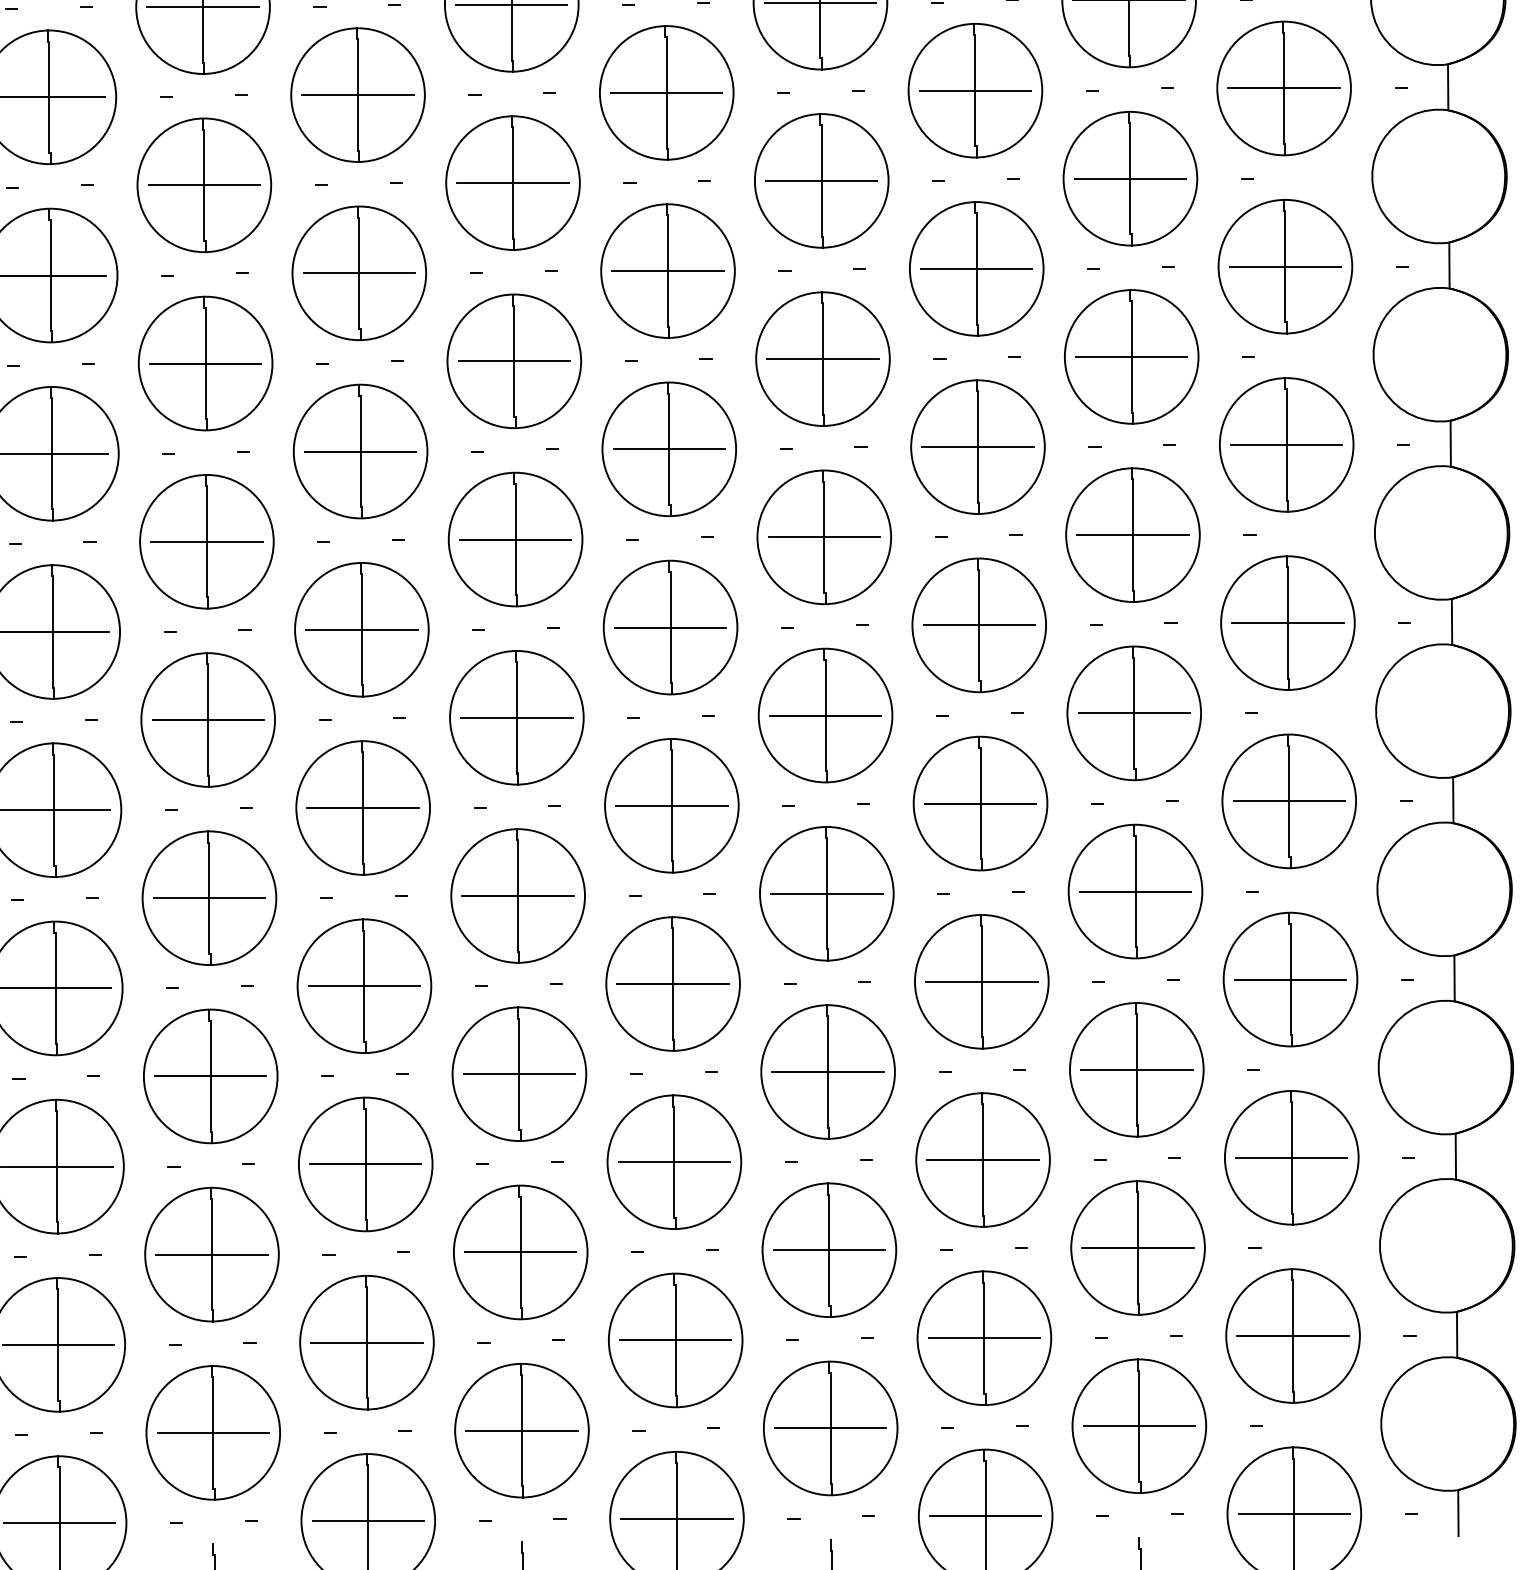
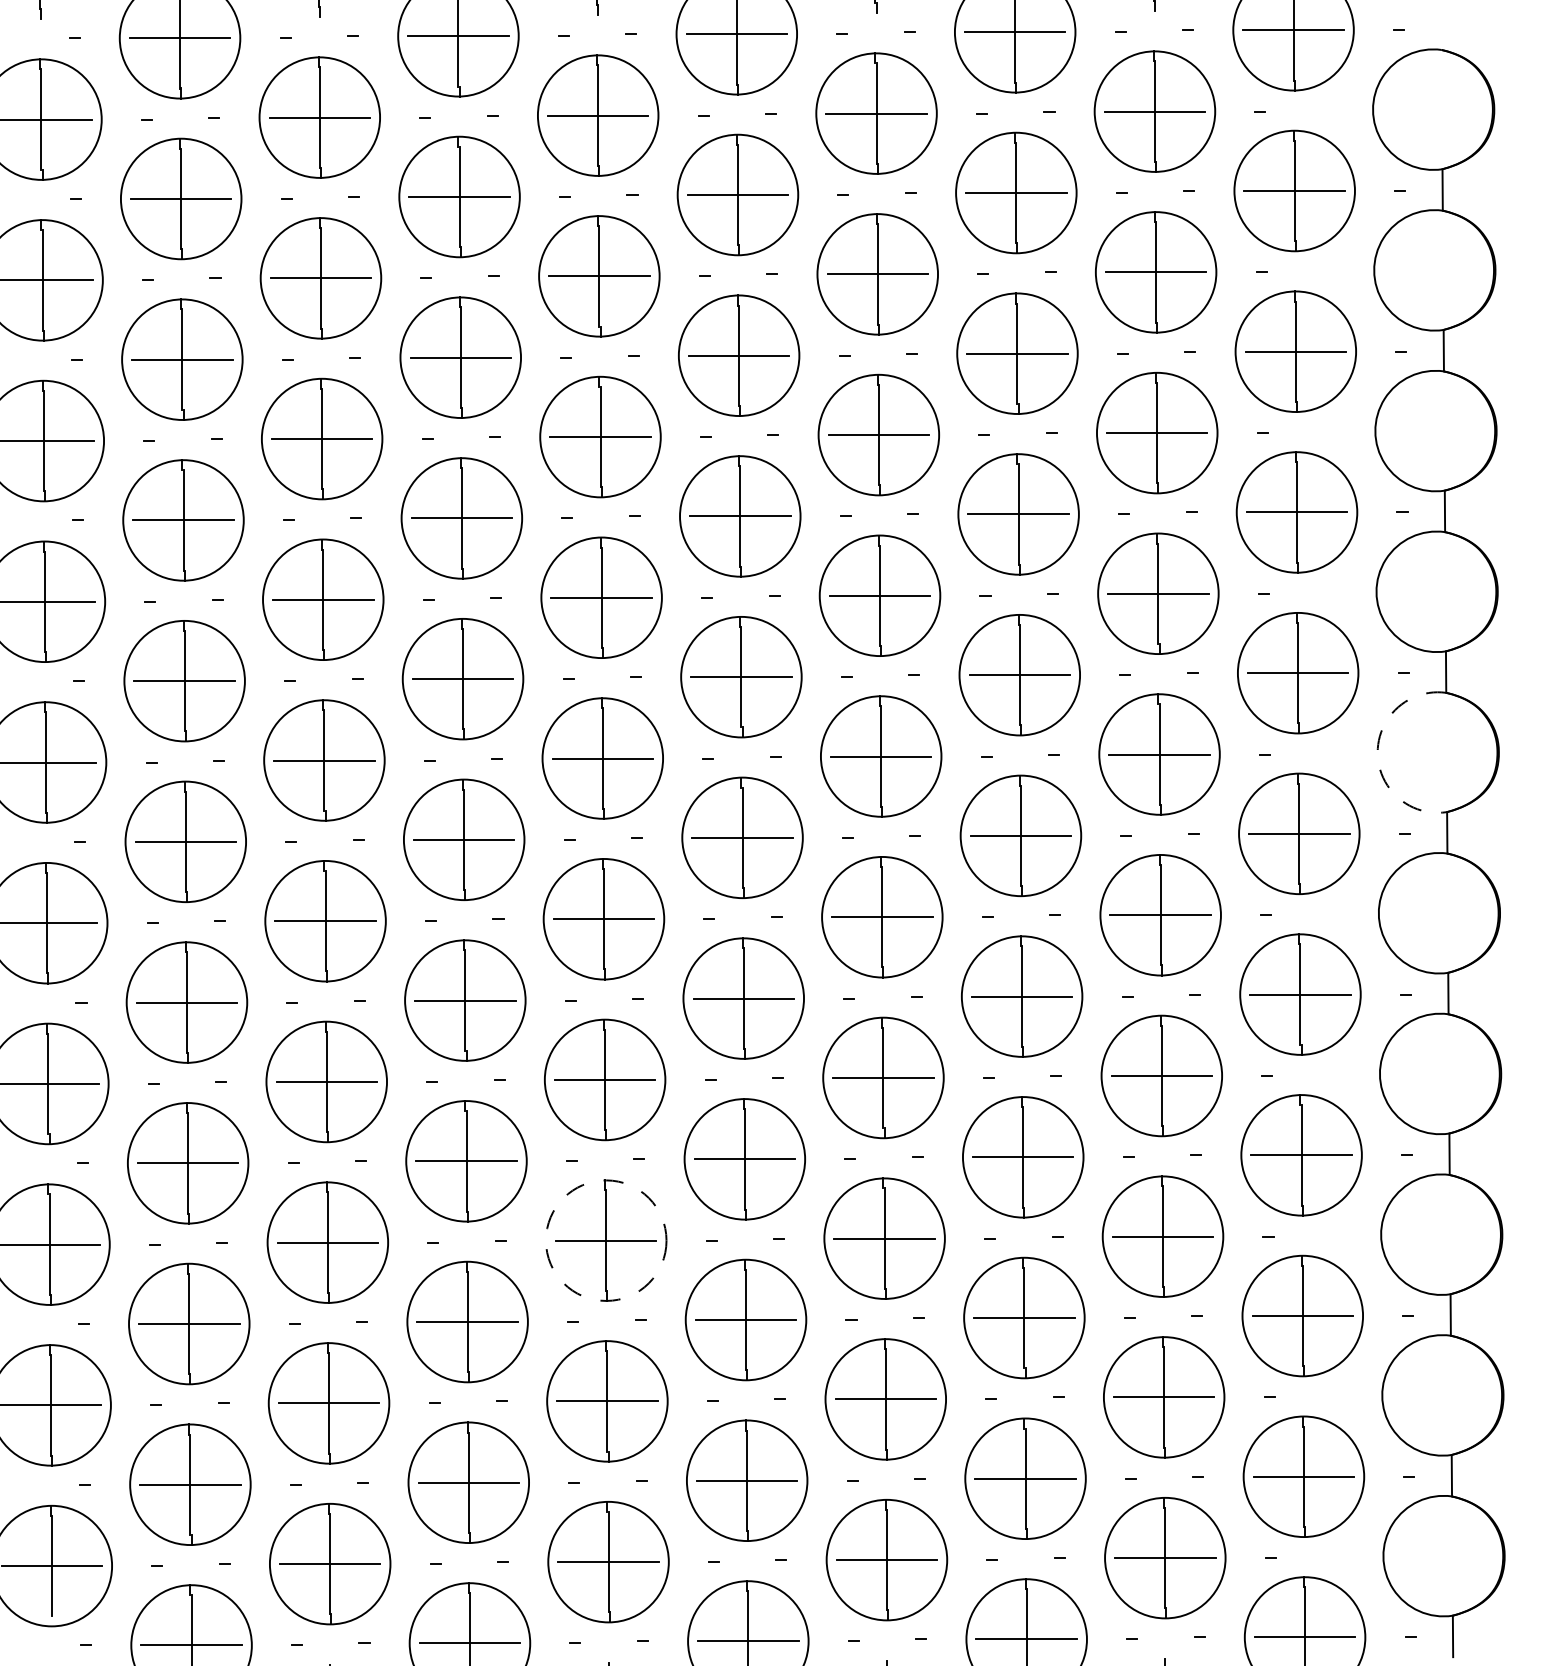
arc: (1374, 532) -> (1377, 752), solid -> dashed
circle: (518, 1074) -> (605, 1240), solid -> dashed

